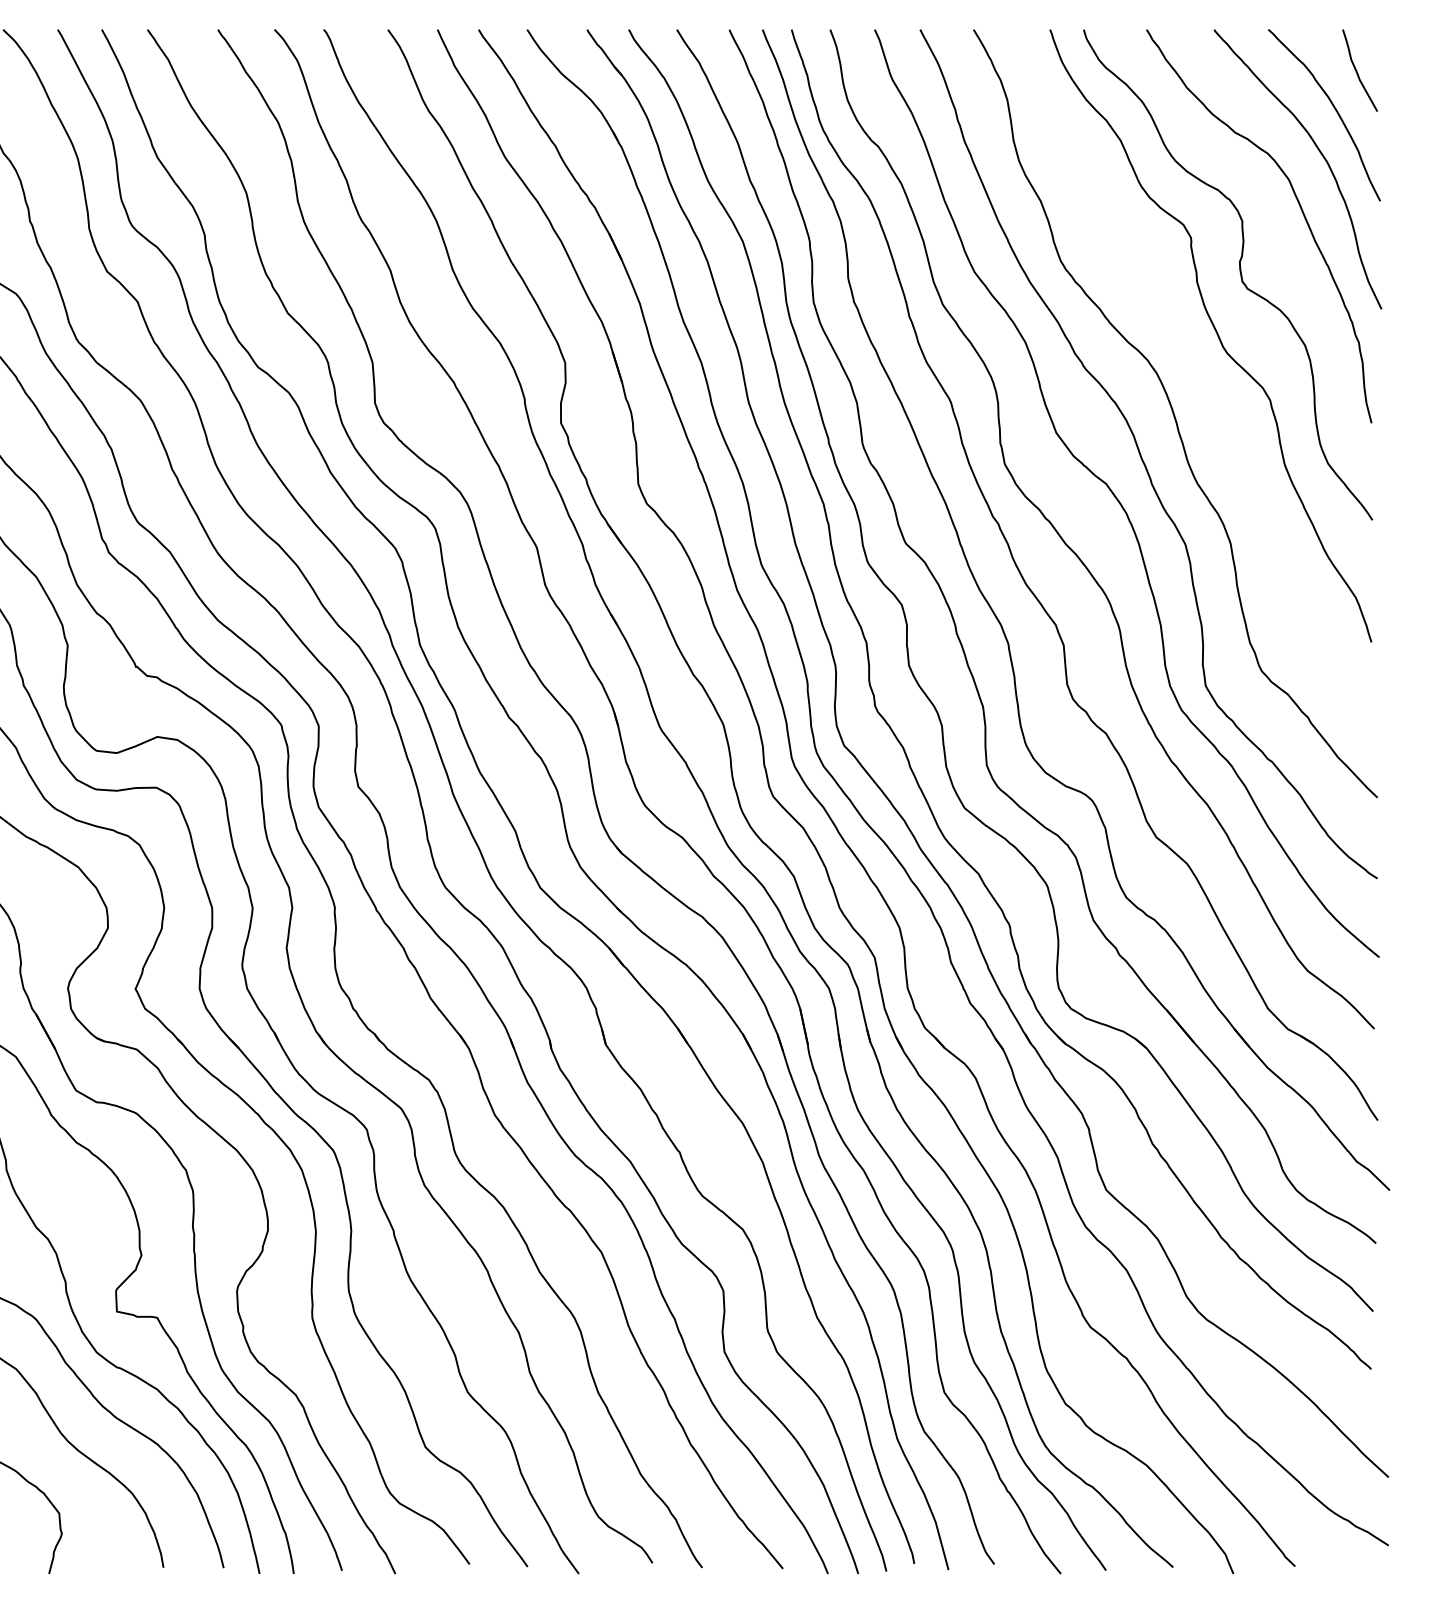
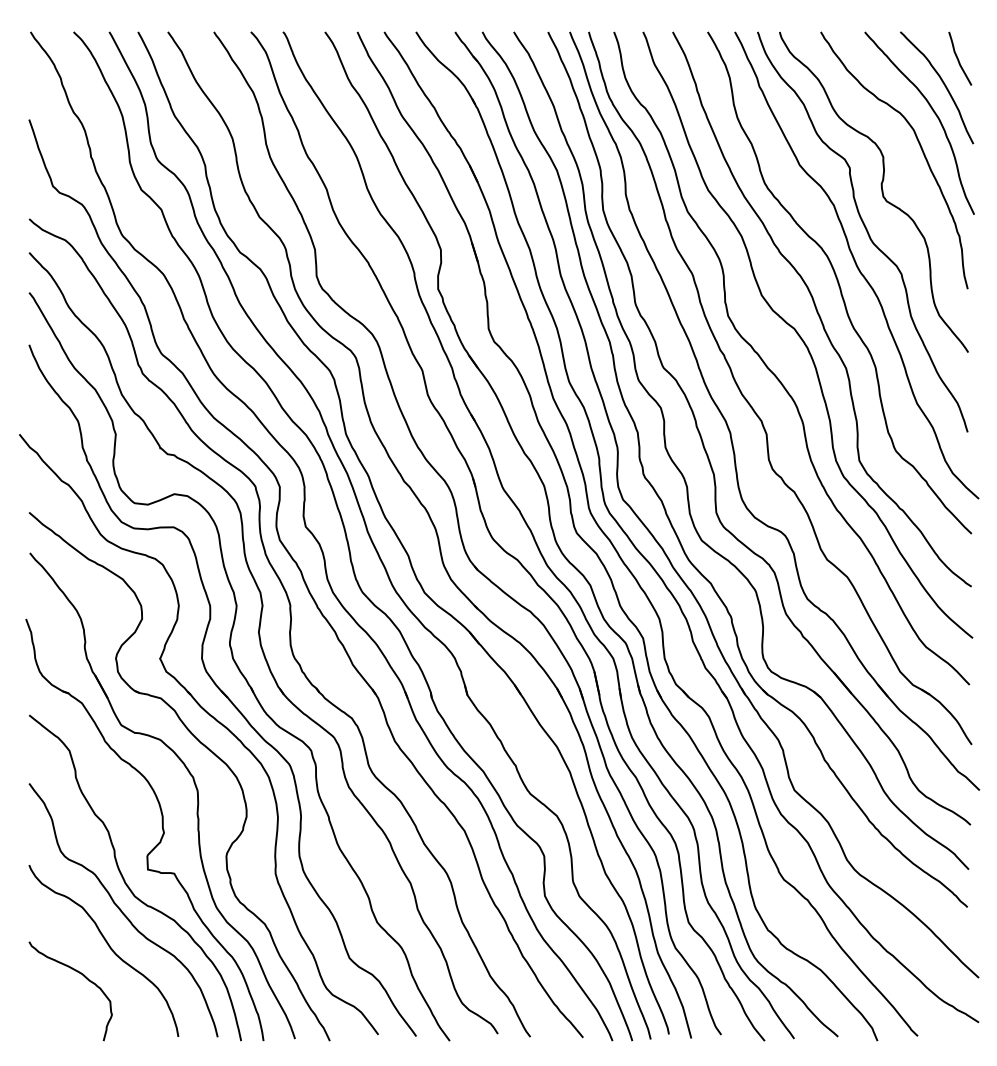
curve: (1201, 387) -> (856, 265), added

